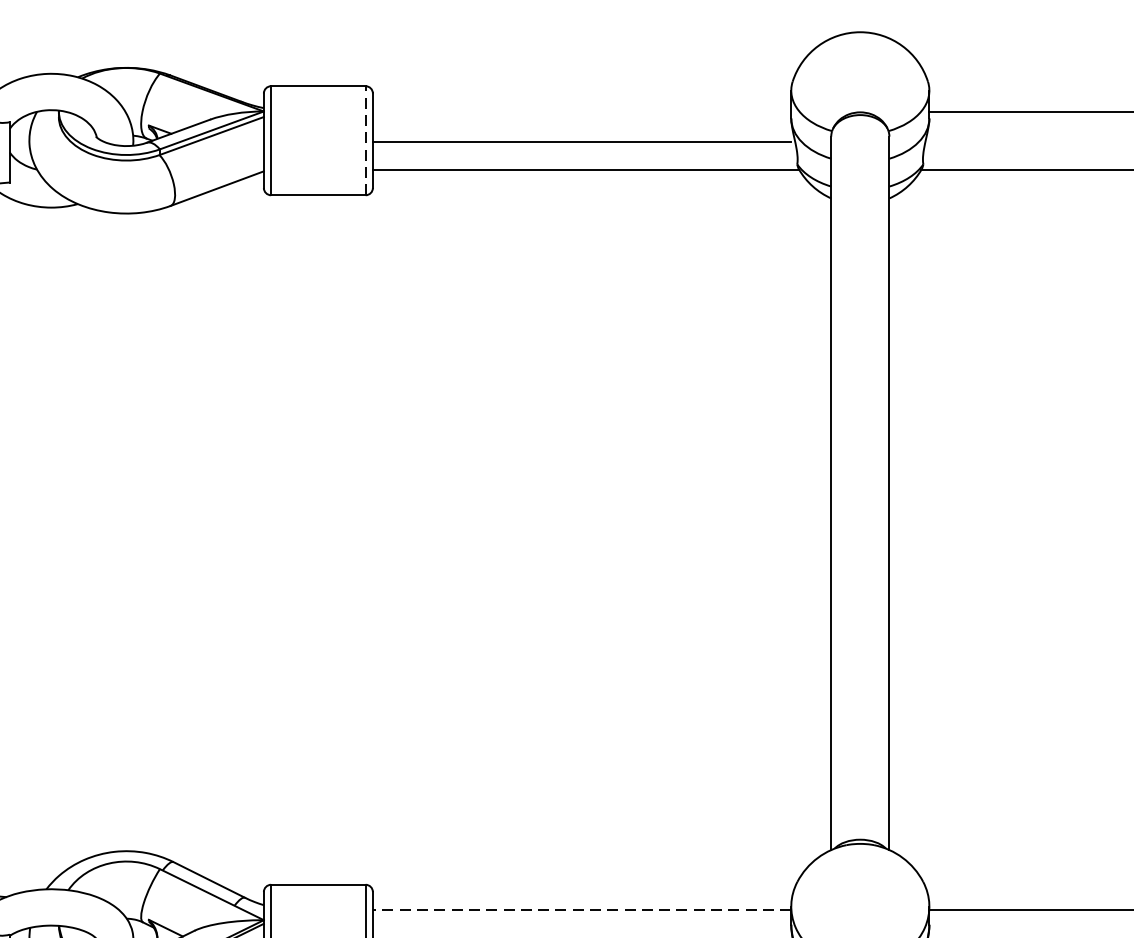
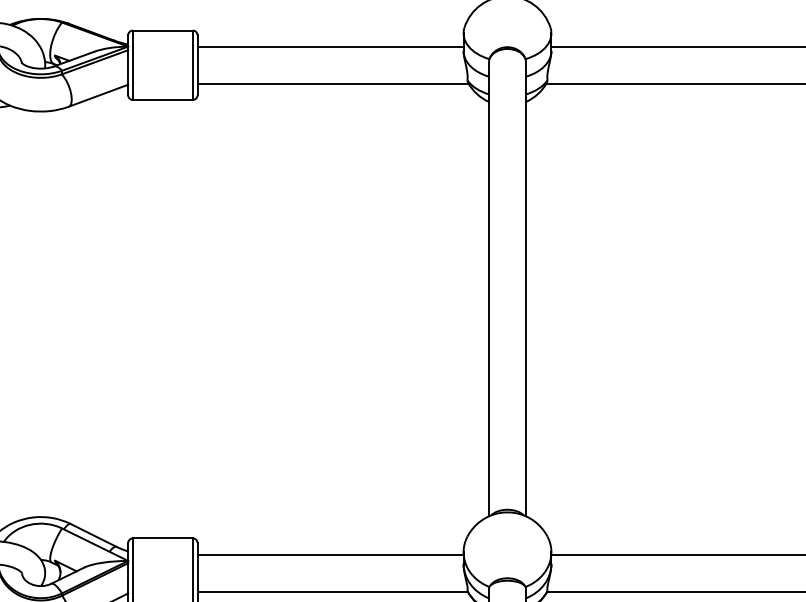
line: (364, 141) -> (192, 65), dashed -> solid
line: (581, 141) -> (330, 46), moved
line: (581, 910) -> (330, 554), dashed -> solid

